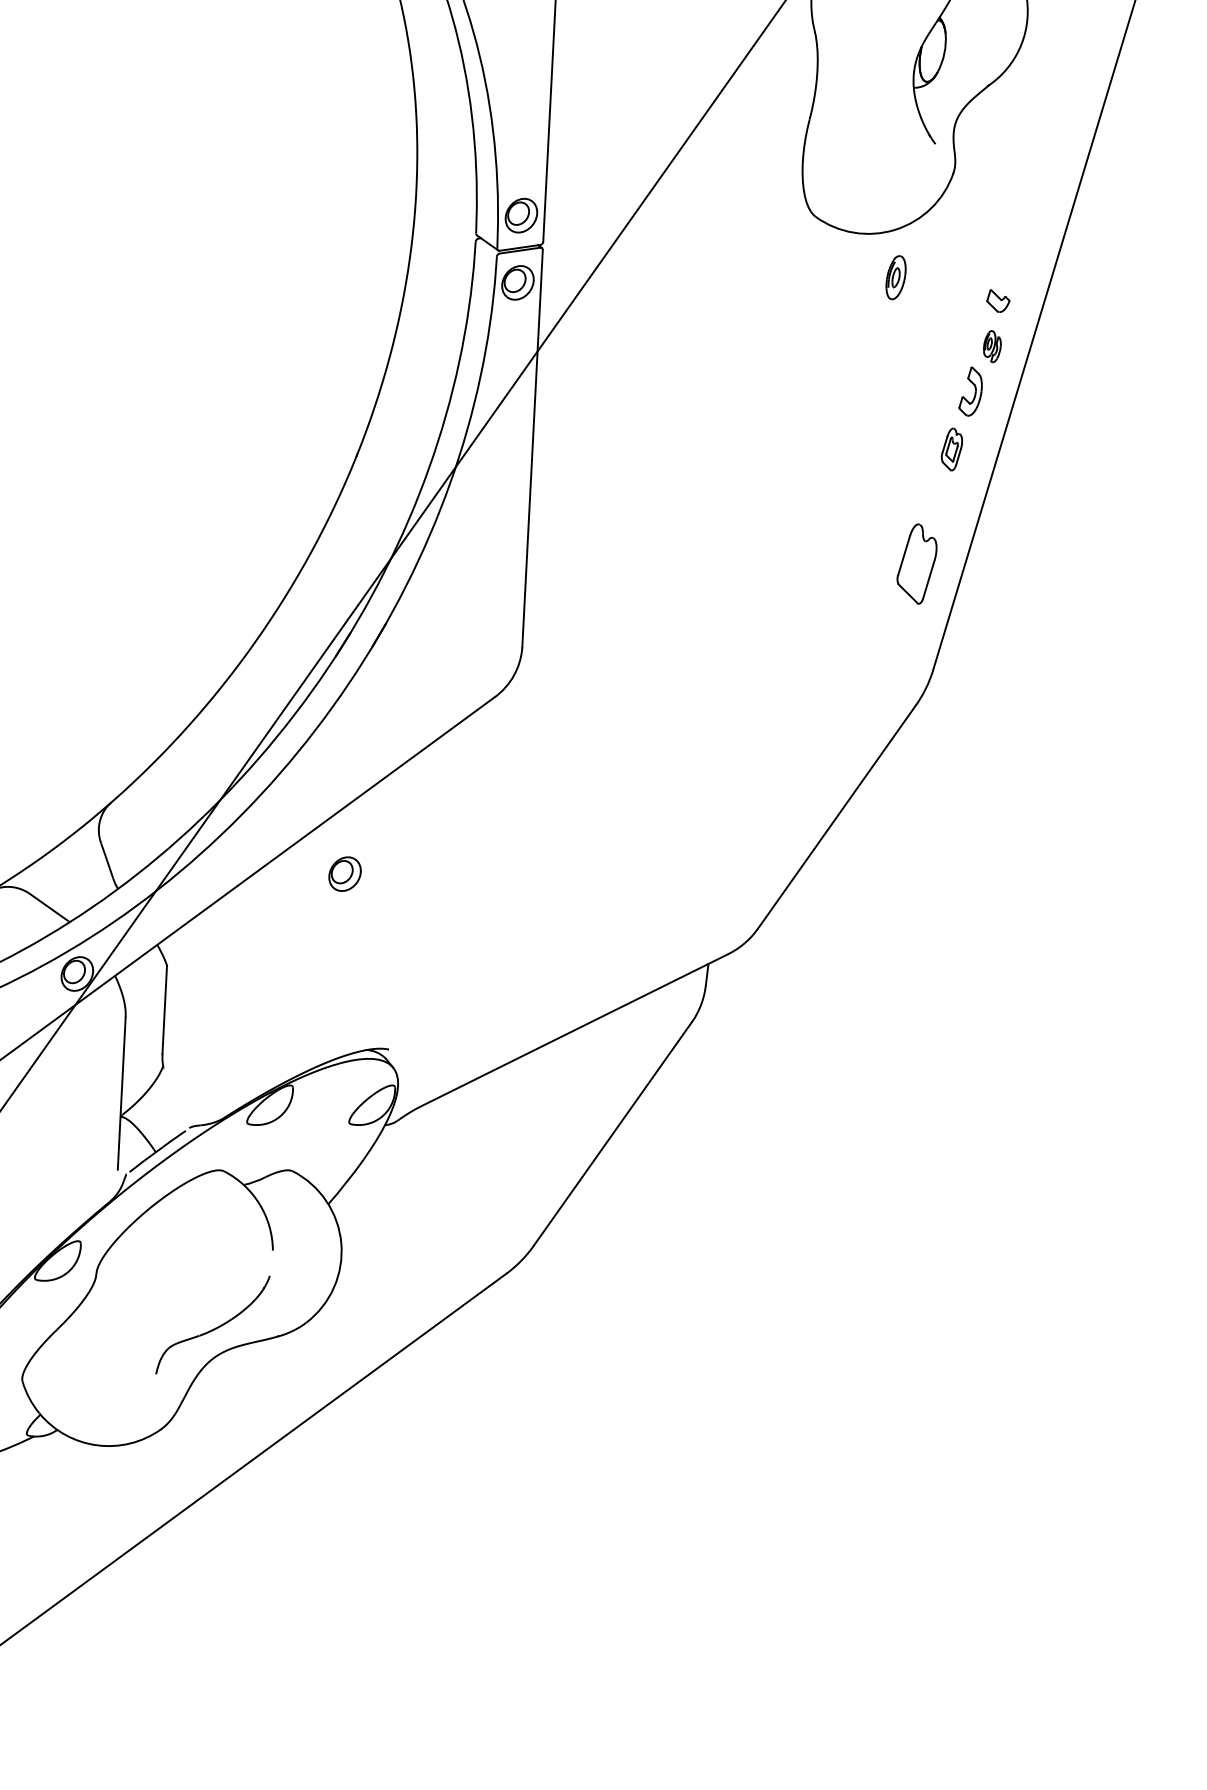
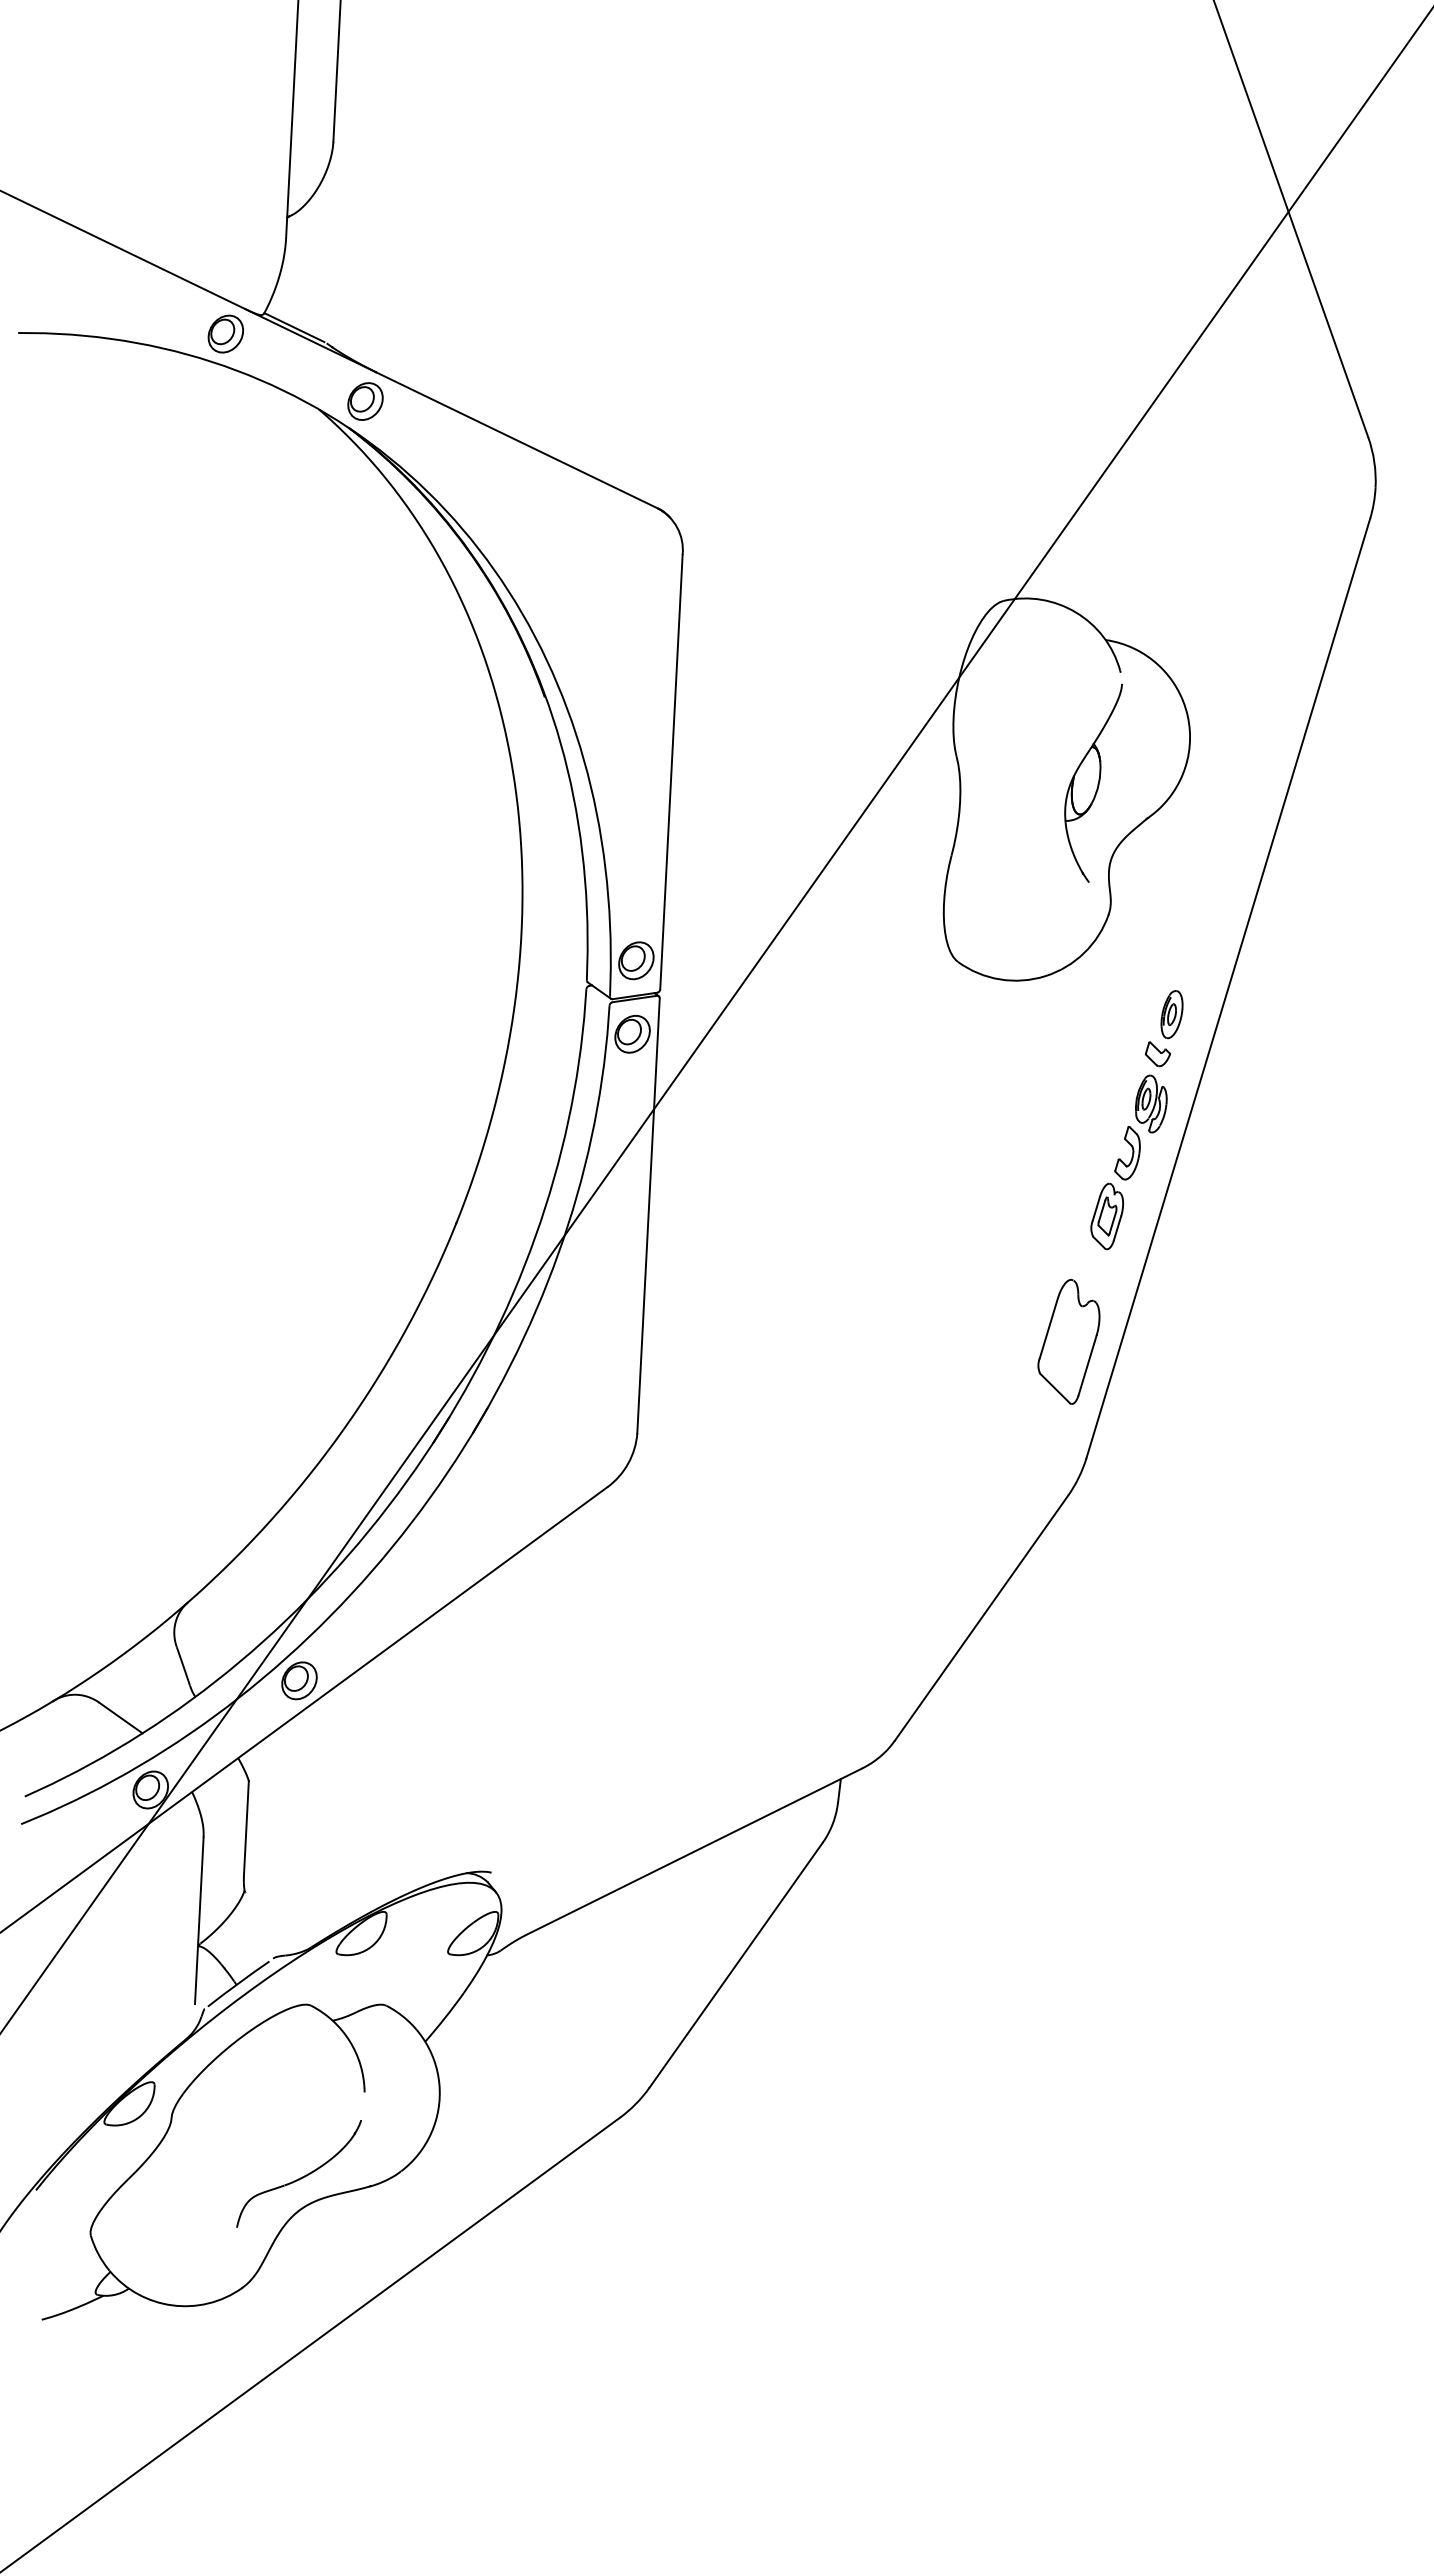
part: (895, 277) -> (1171, 1014), moved
part: (992, 346) -> (1151, 1103), size x1.67
part: (951, 449) -> (1106, 1216), size x1.43
part: (916, 563) -> (1068, 1341), size x1.43
part: (345, 873) -> (299, 1680), moved

